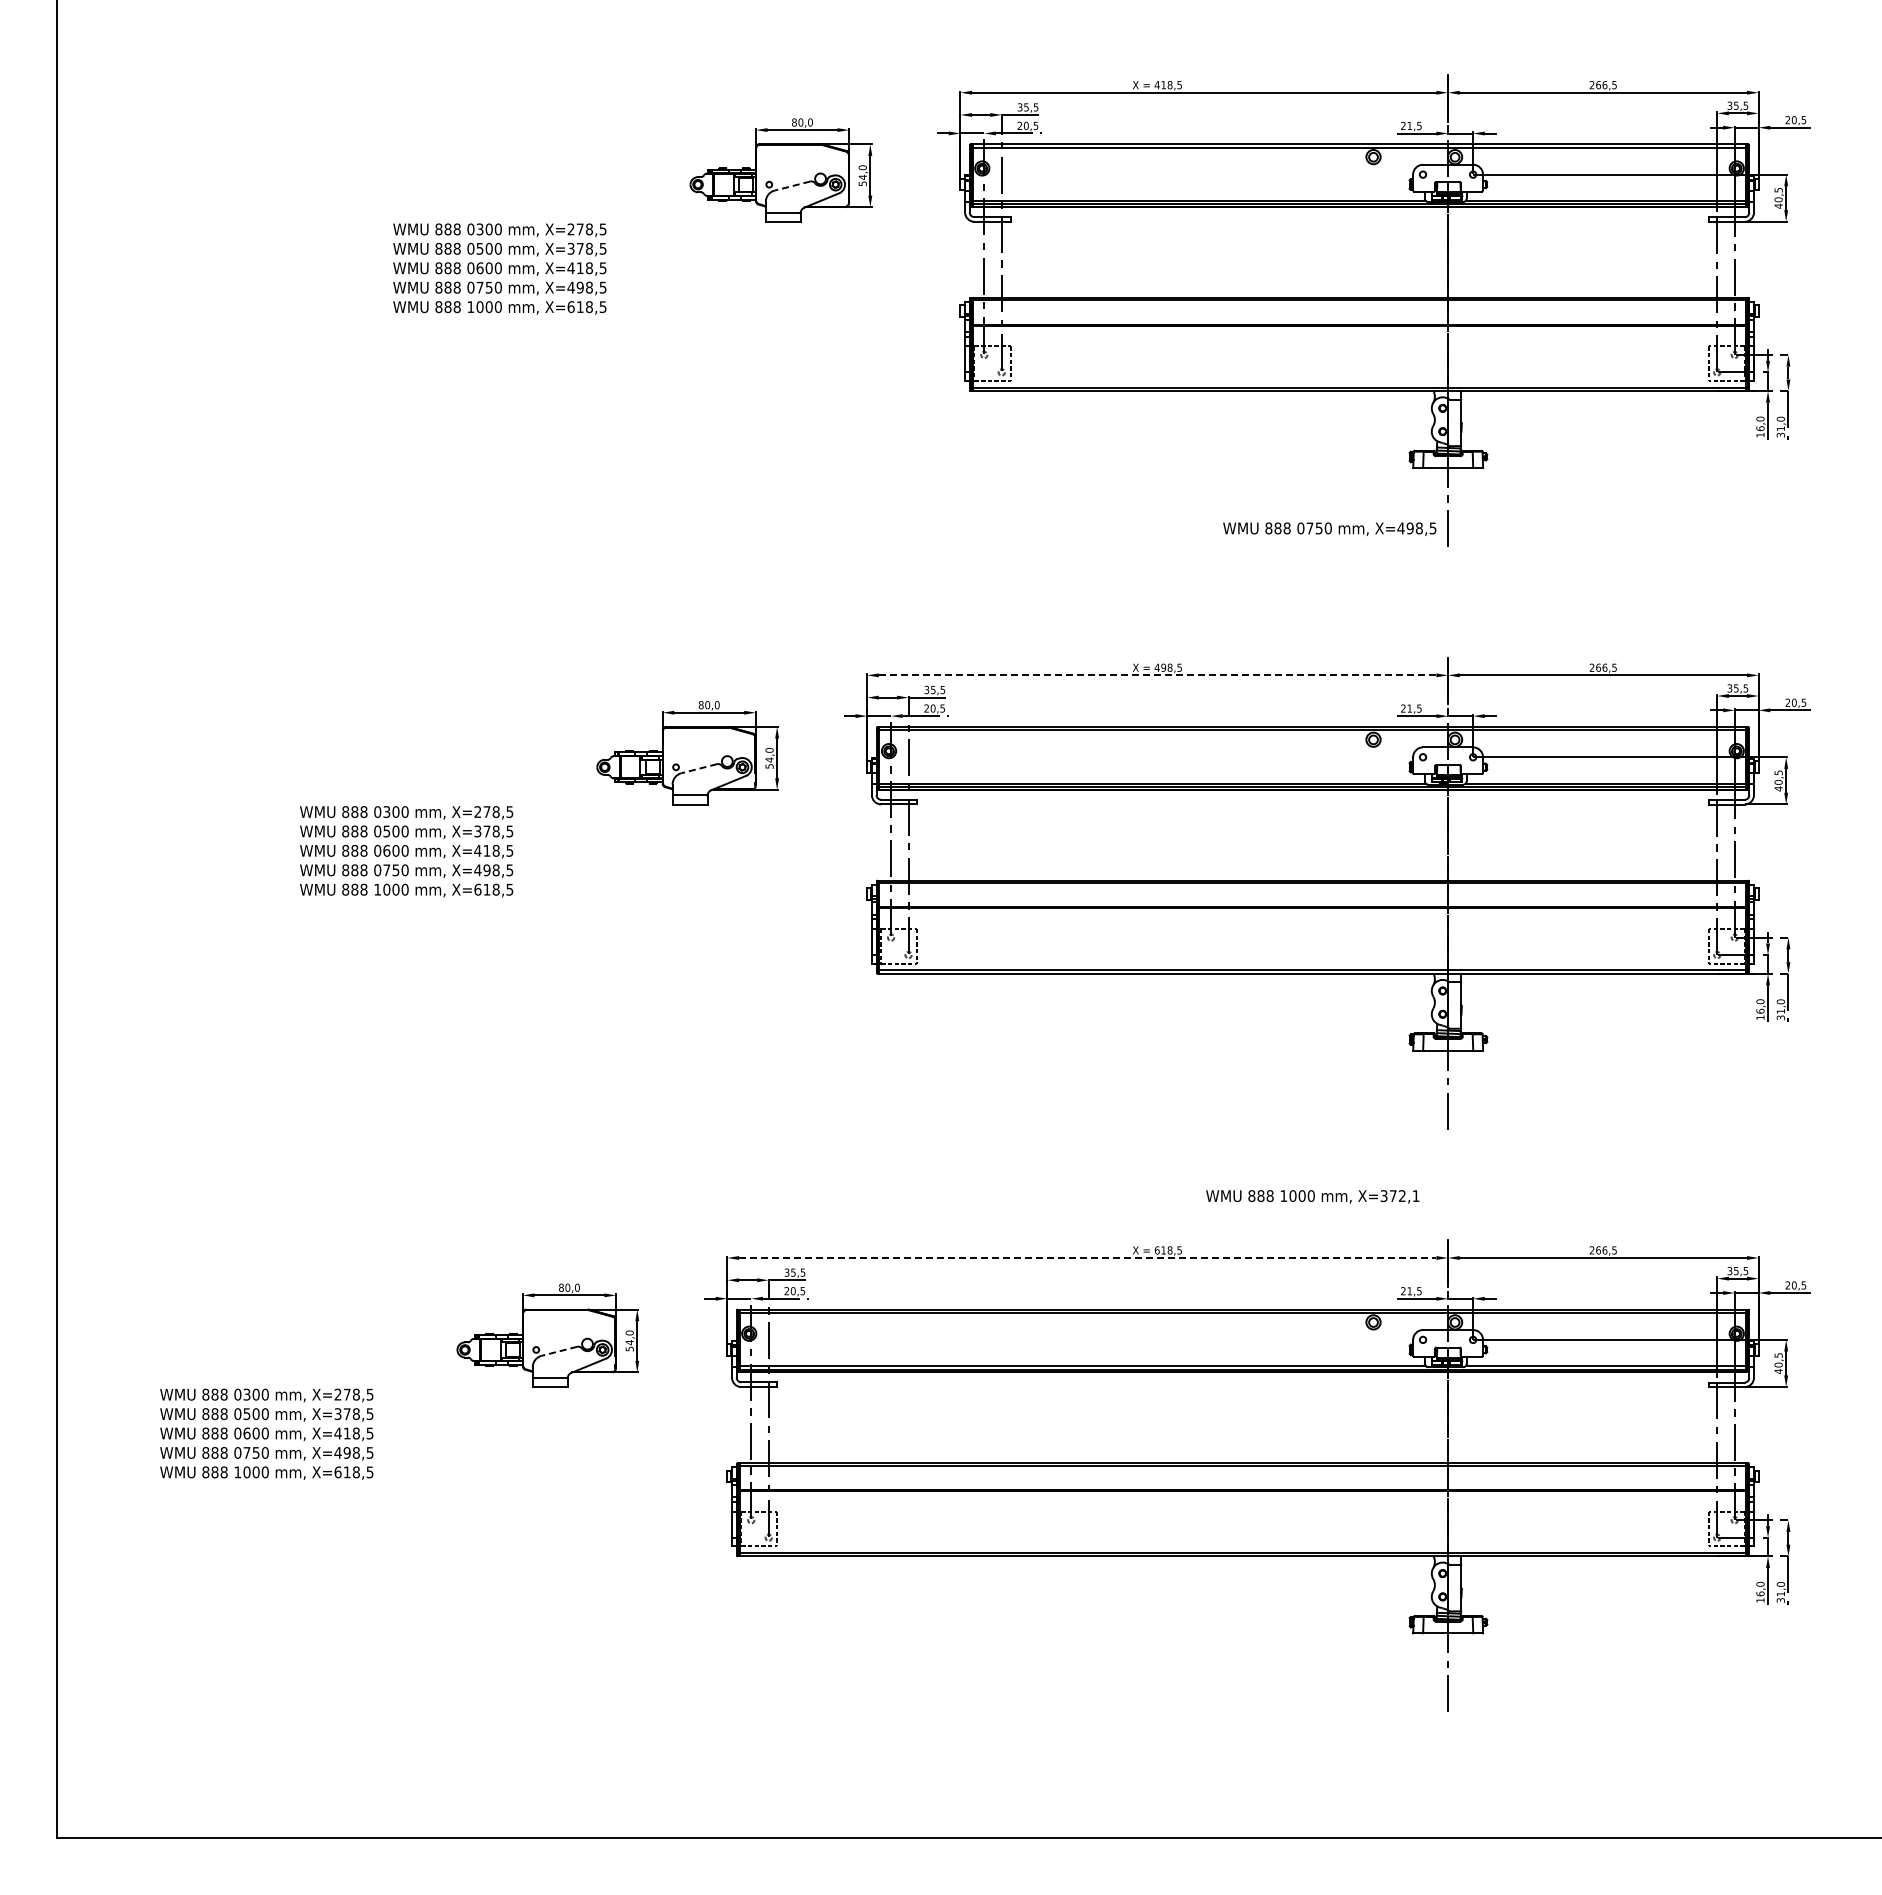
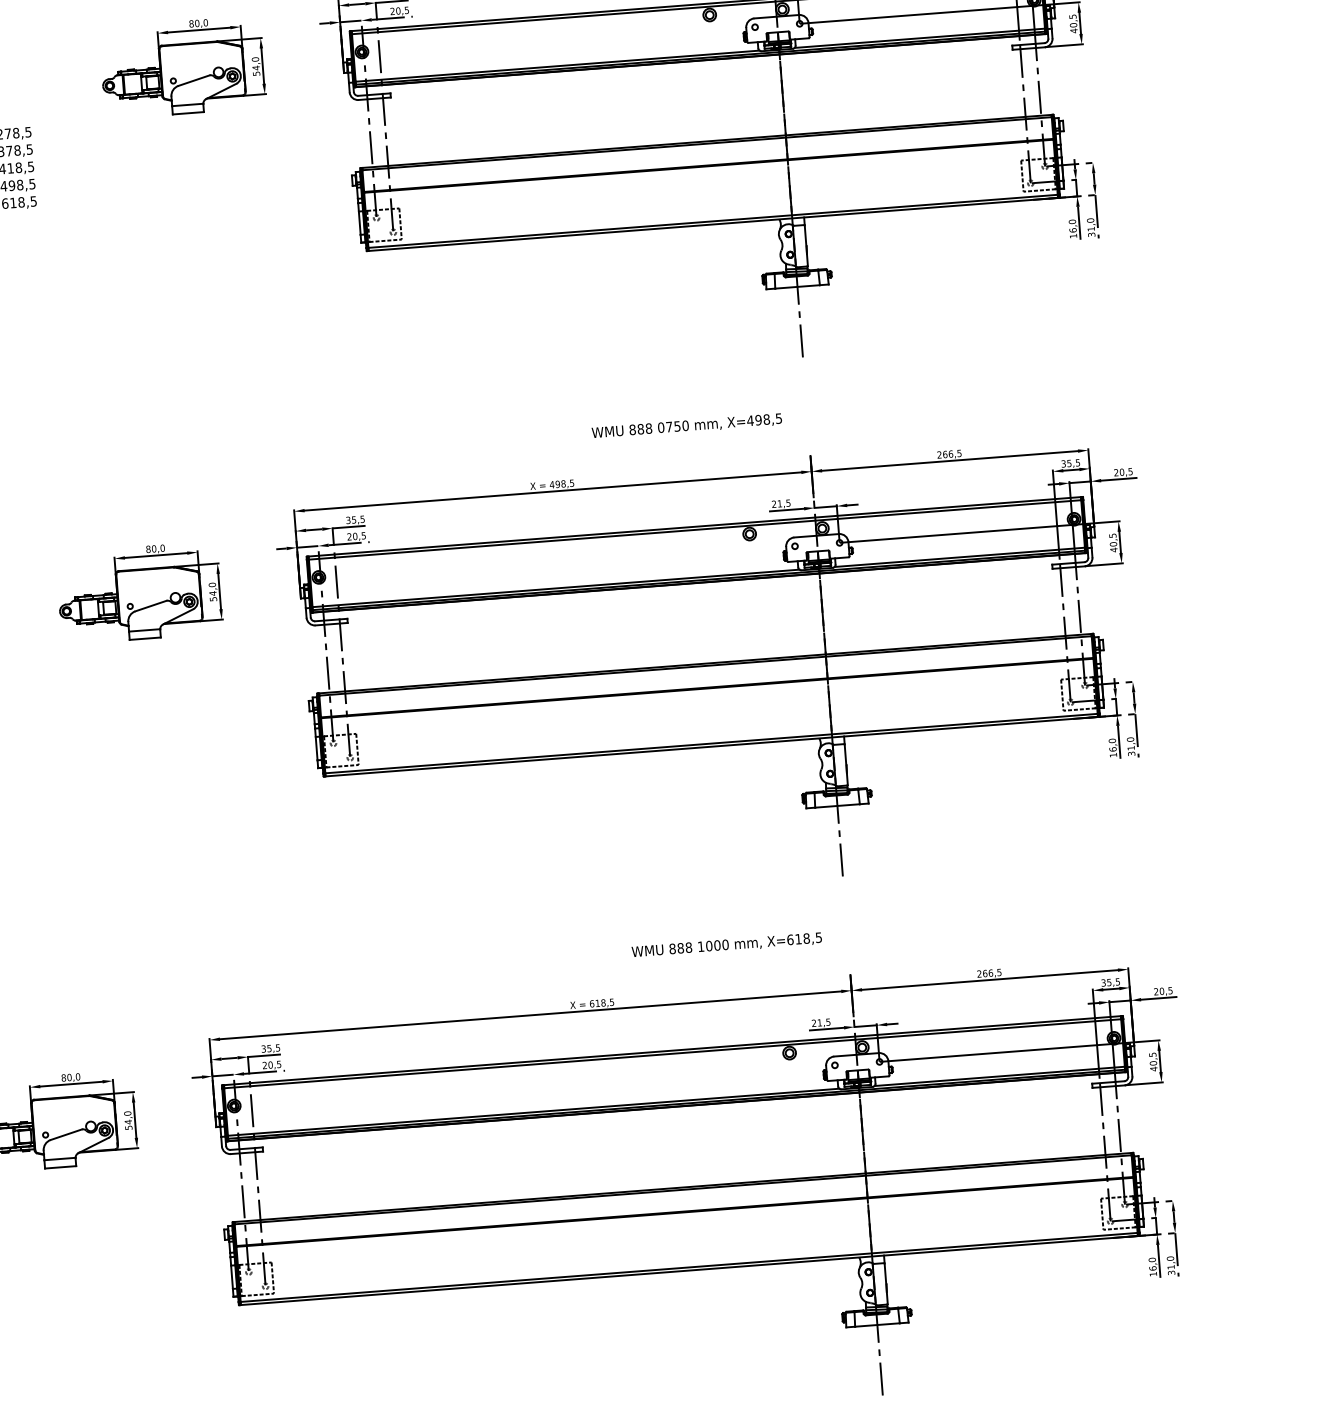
line: (791, 186) -> (193, 81), dashed -> solid
text: (1329, 528) -> (686, 425), moved
line: (1157, 675) -> (552, 491), dashed -> solid
line: (698, 768) -> (150, 605), dashed -> solid
text: (1399, 1196) -> (804, 939), X=372,1 -> X=618,5
line: (1087, 1257) -> (530, 1014), dashed -> solid
line: (558, 1351) -> (65, 1134), dashed -> solid

